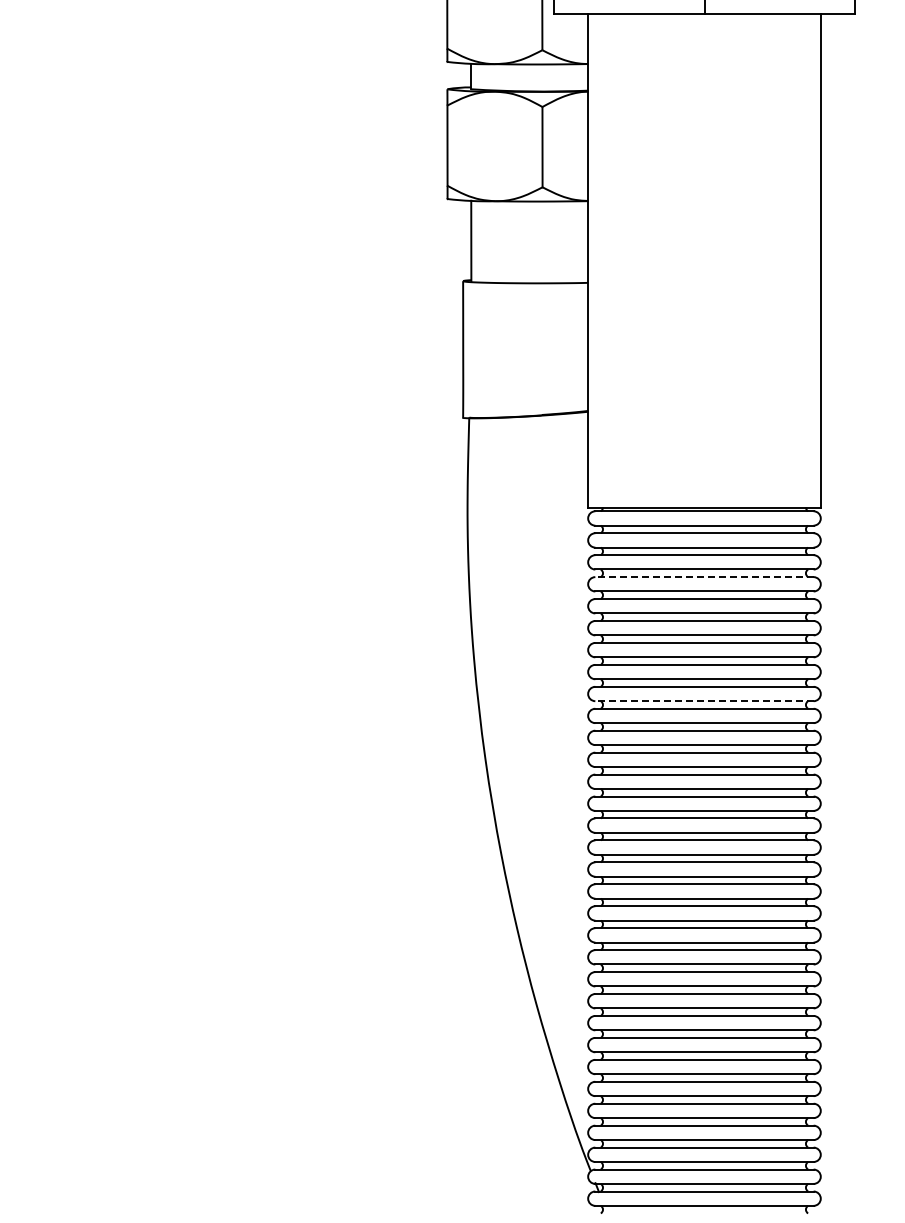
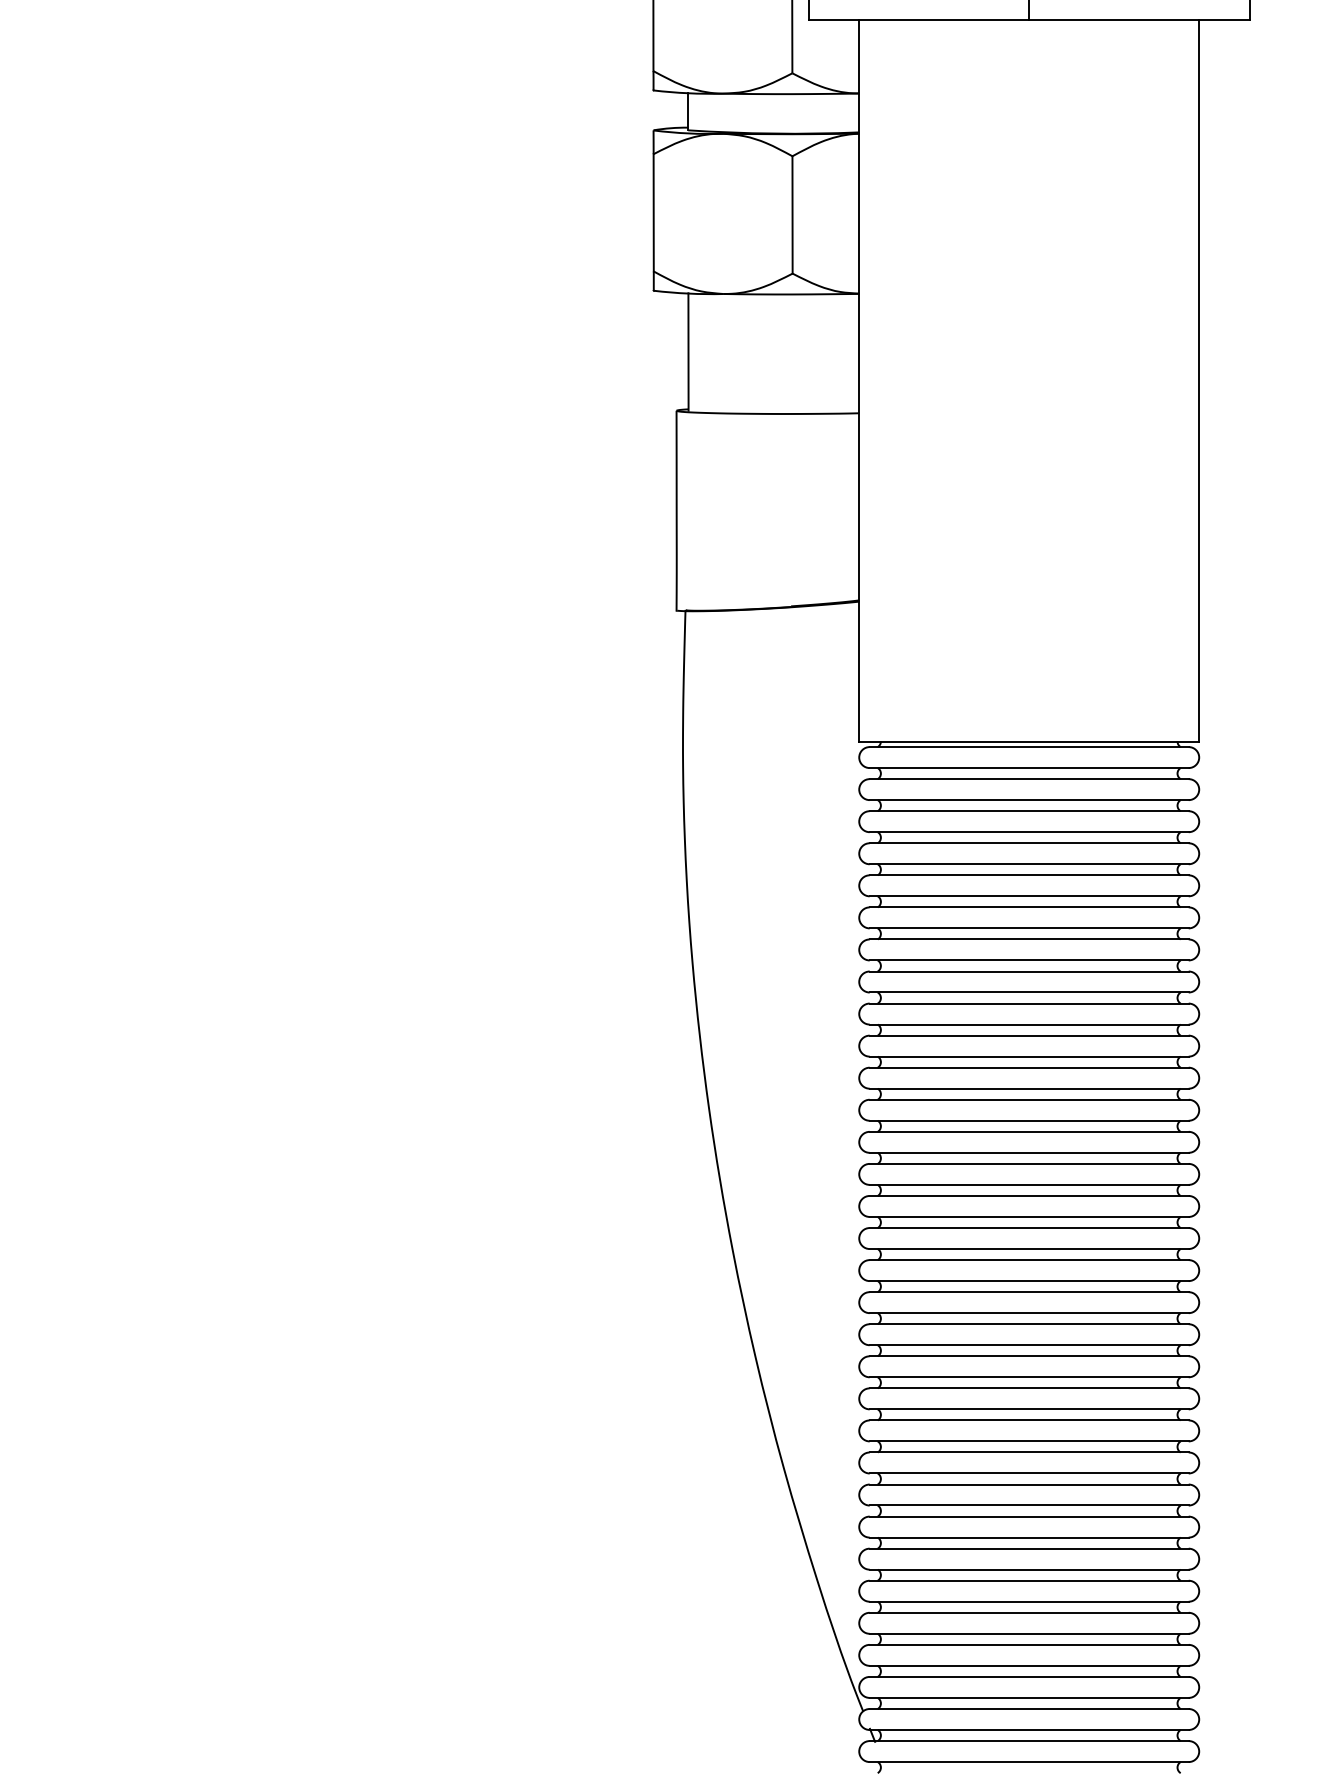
line: (703, 577) -> (1027, 843), dashed -> solid
line: (703, 701) -> (1027, 1025), dashed -> solid

